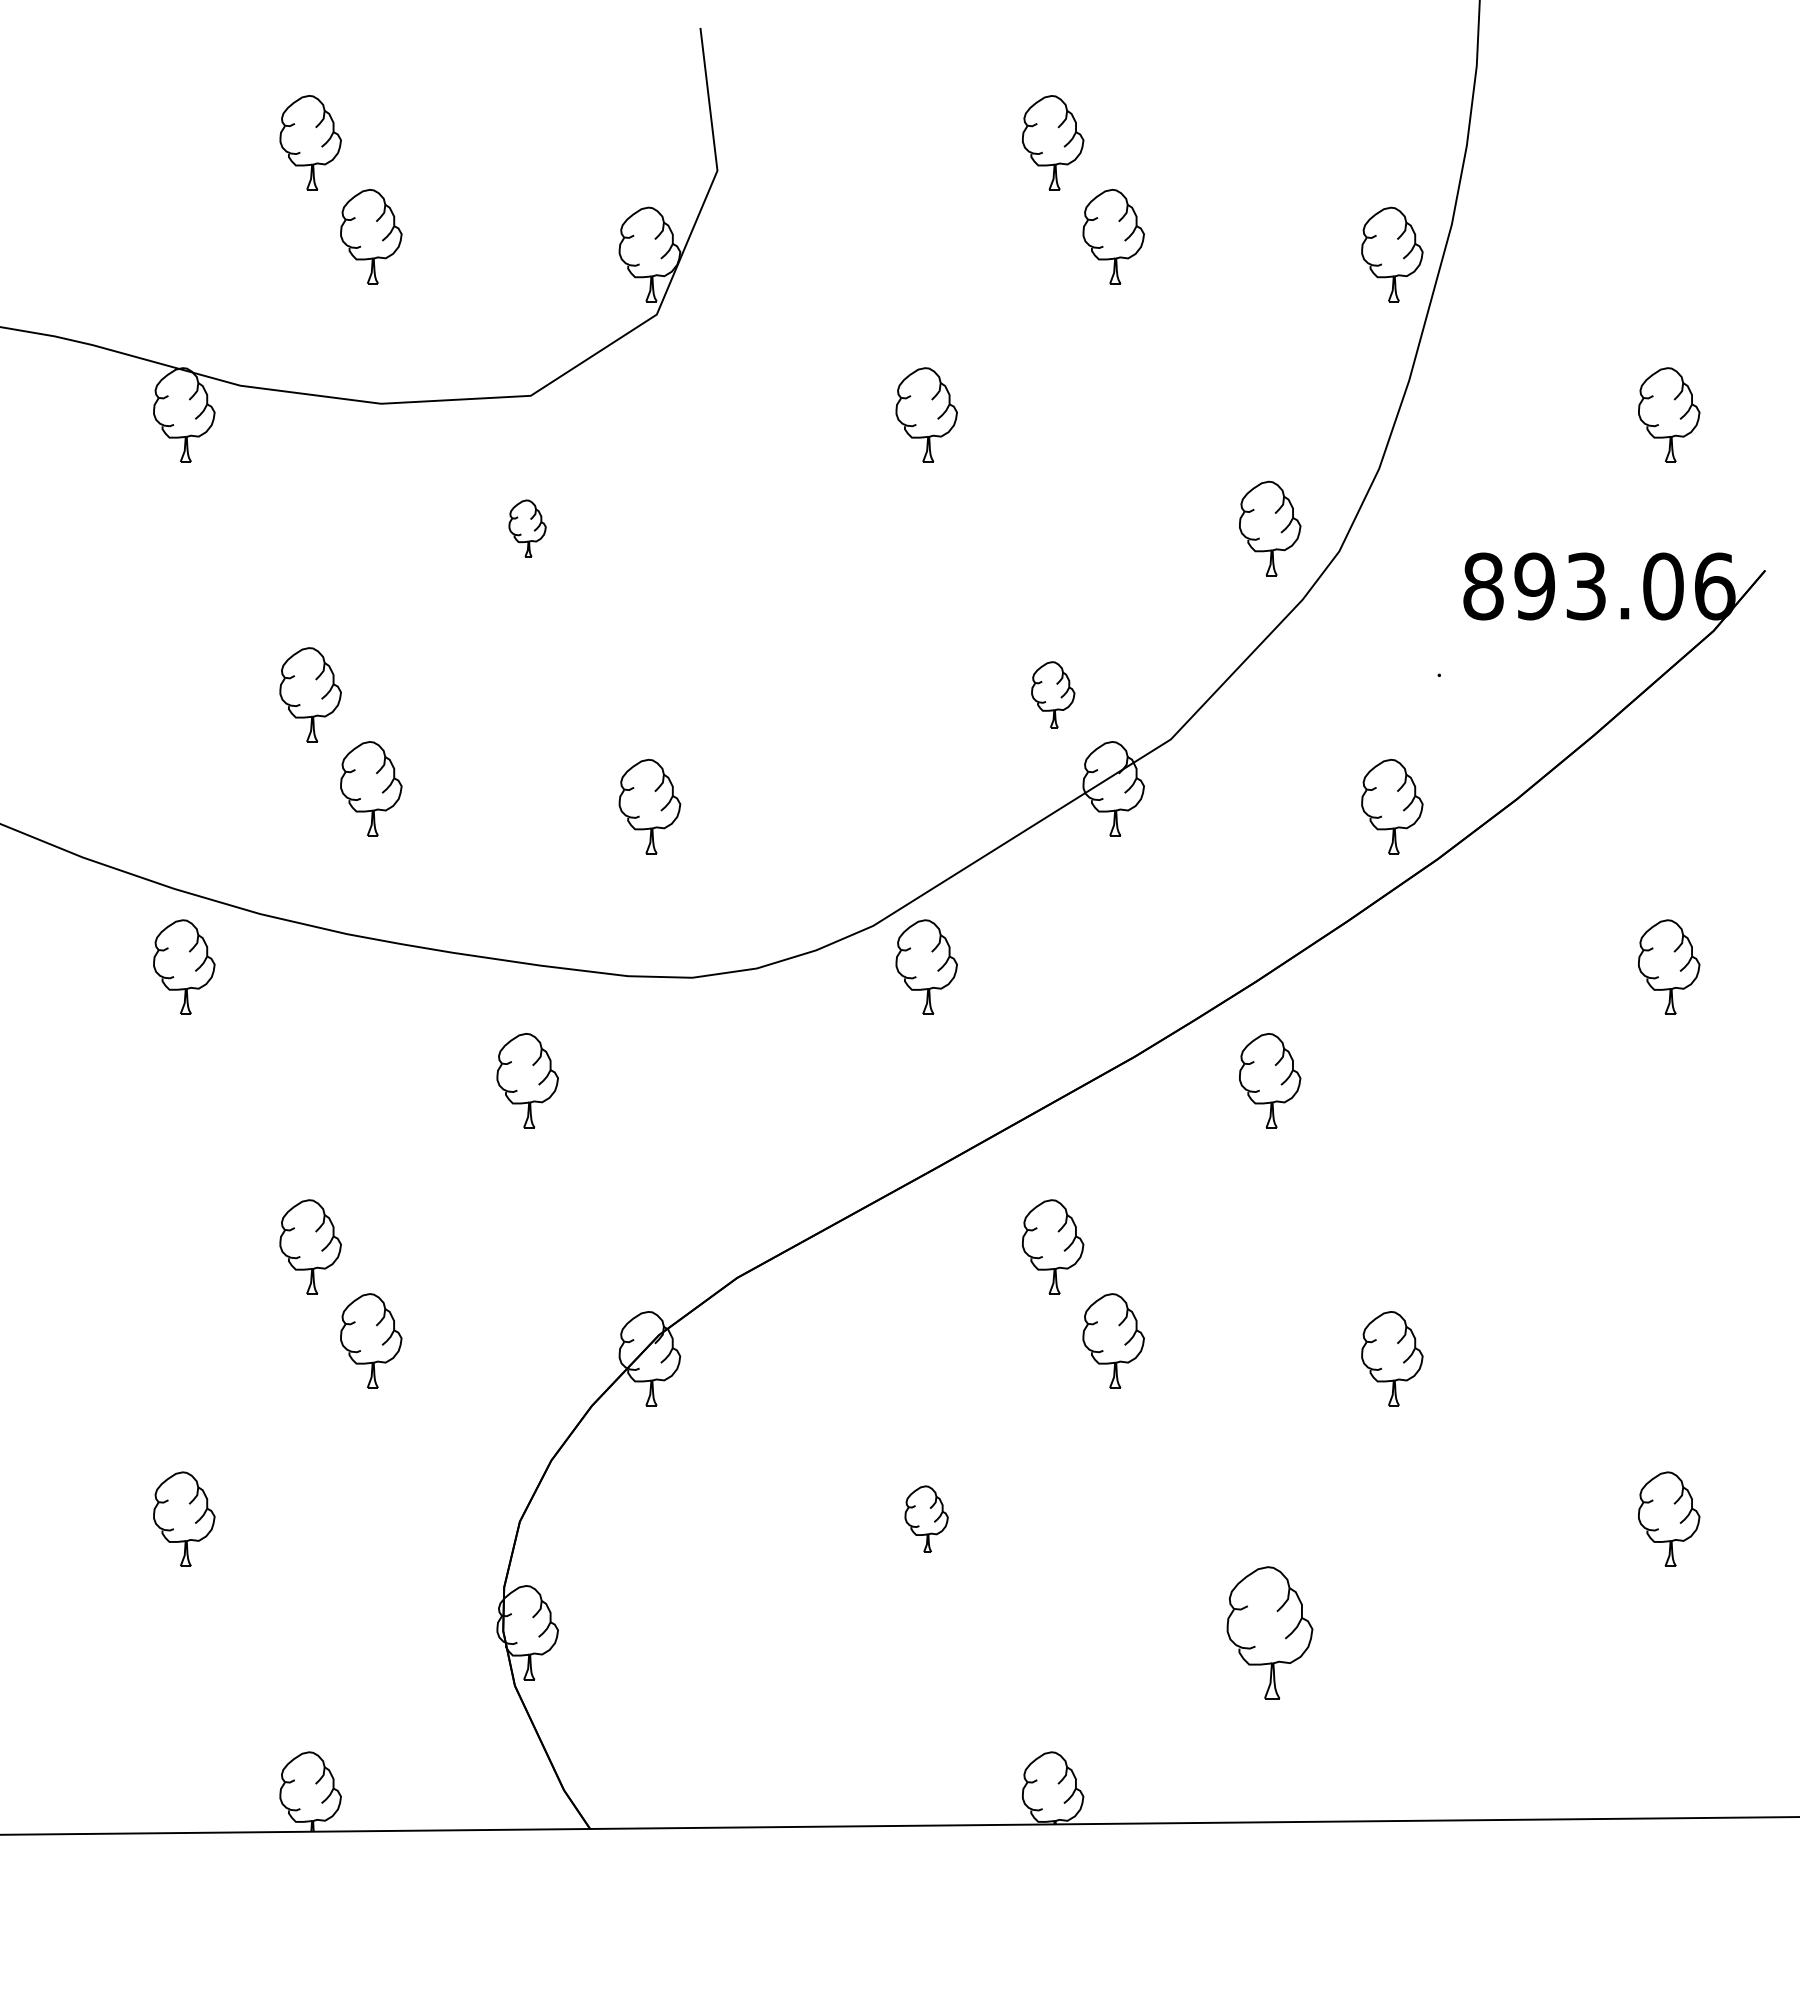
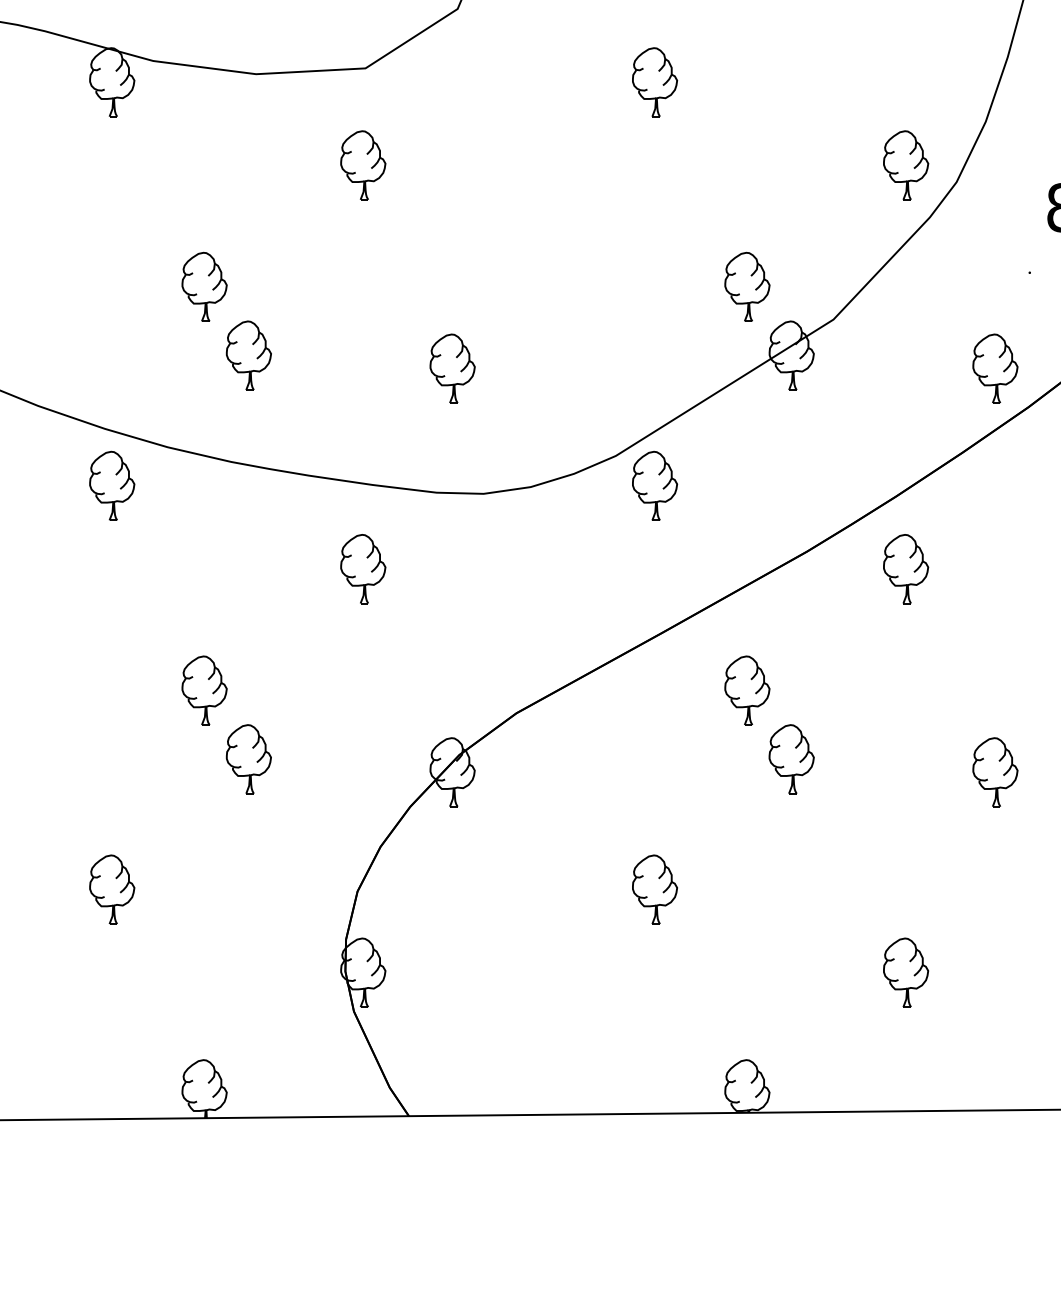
part: (527, 528) -> (363, 165), size x1.67
part: (1053, 694) -> (747, 286), size x1.43
part: (926, 1518) -> (654, 889), size x1.43
part: (1270, 1632) -> (906, 972), size x0.71

